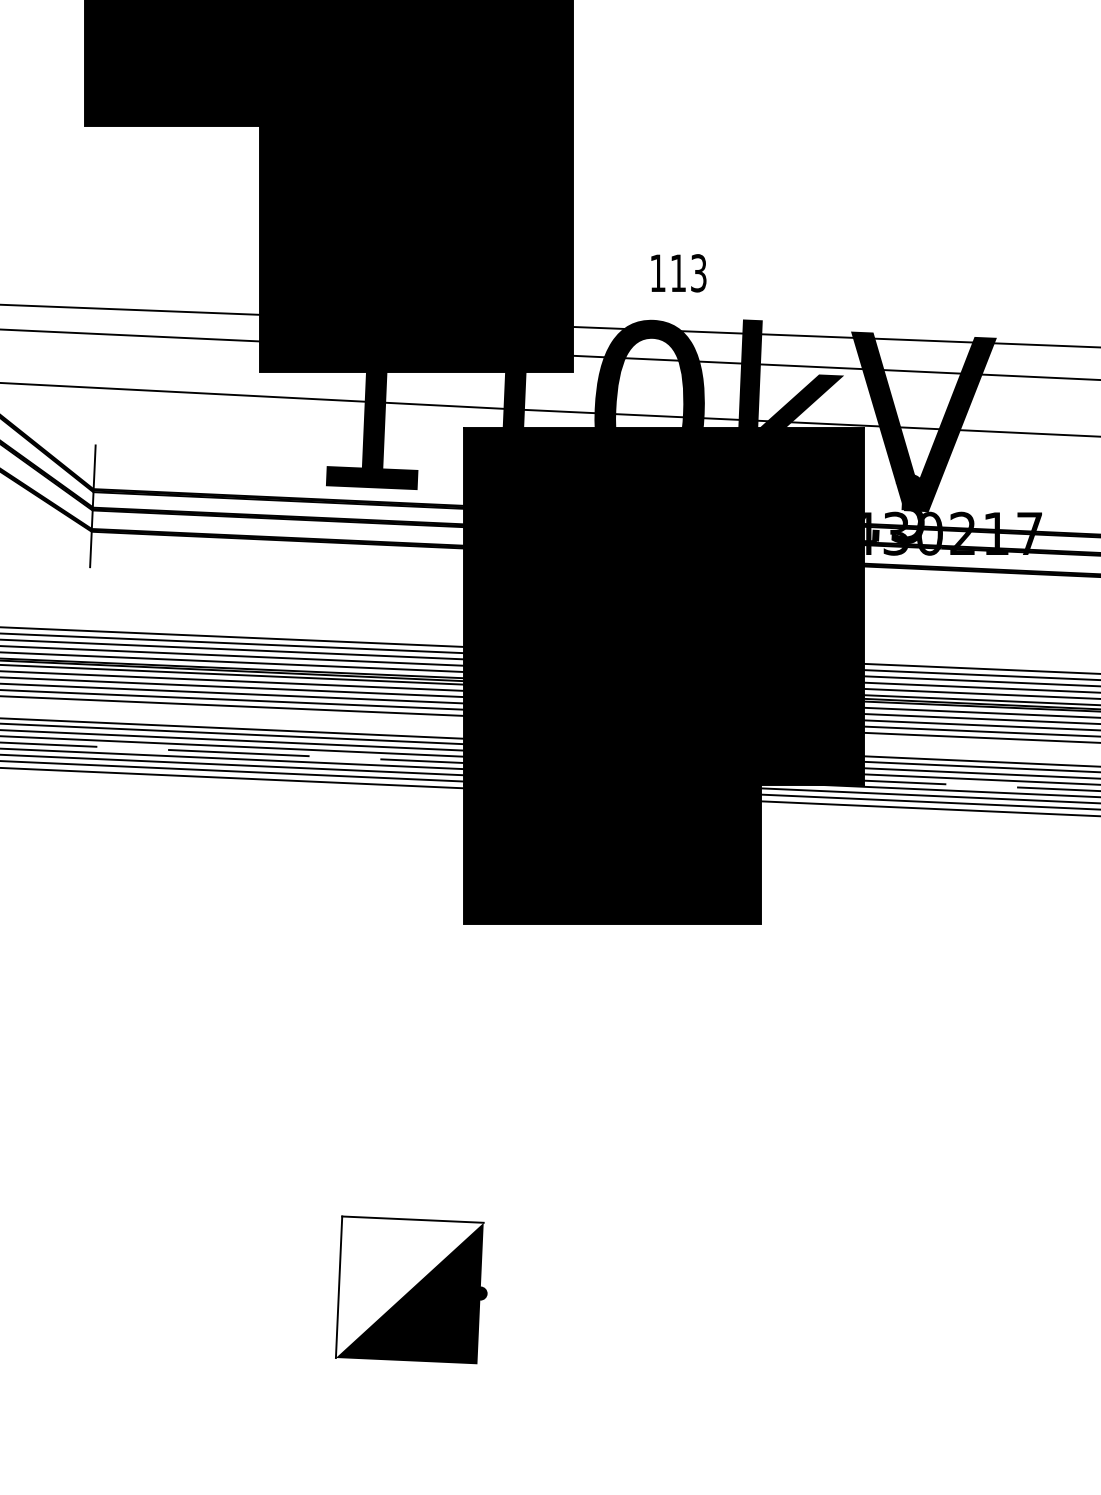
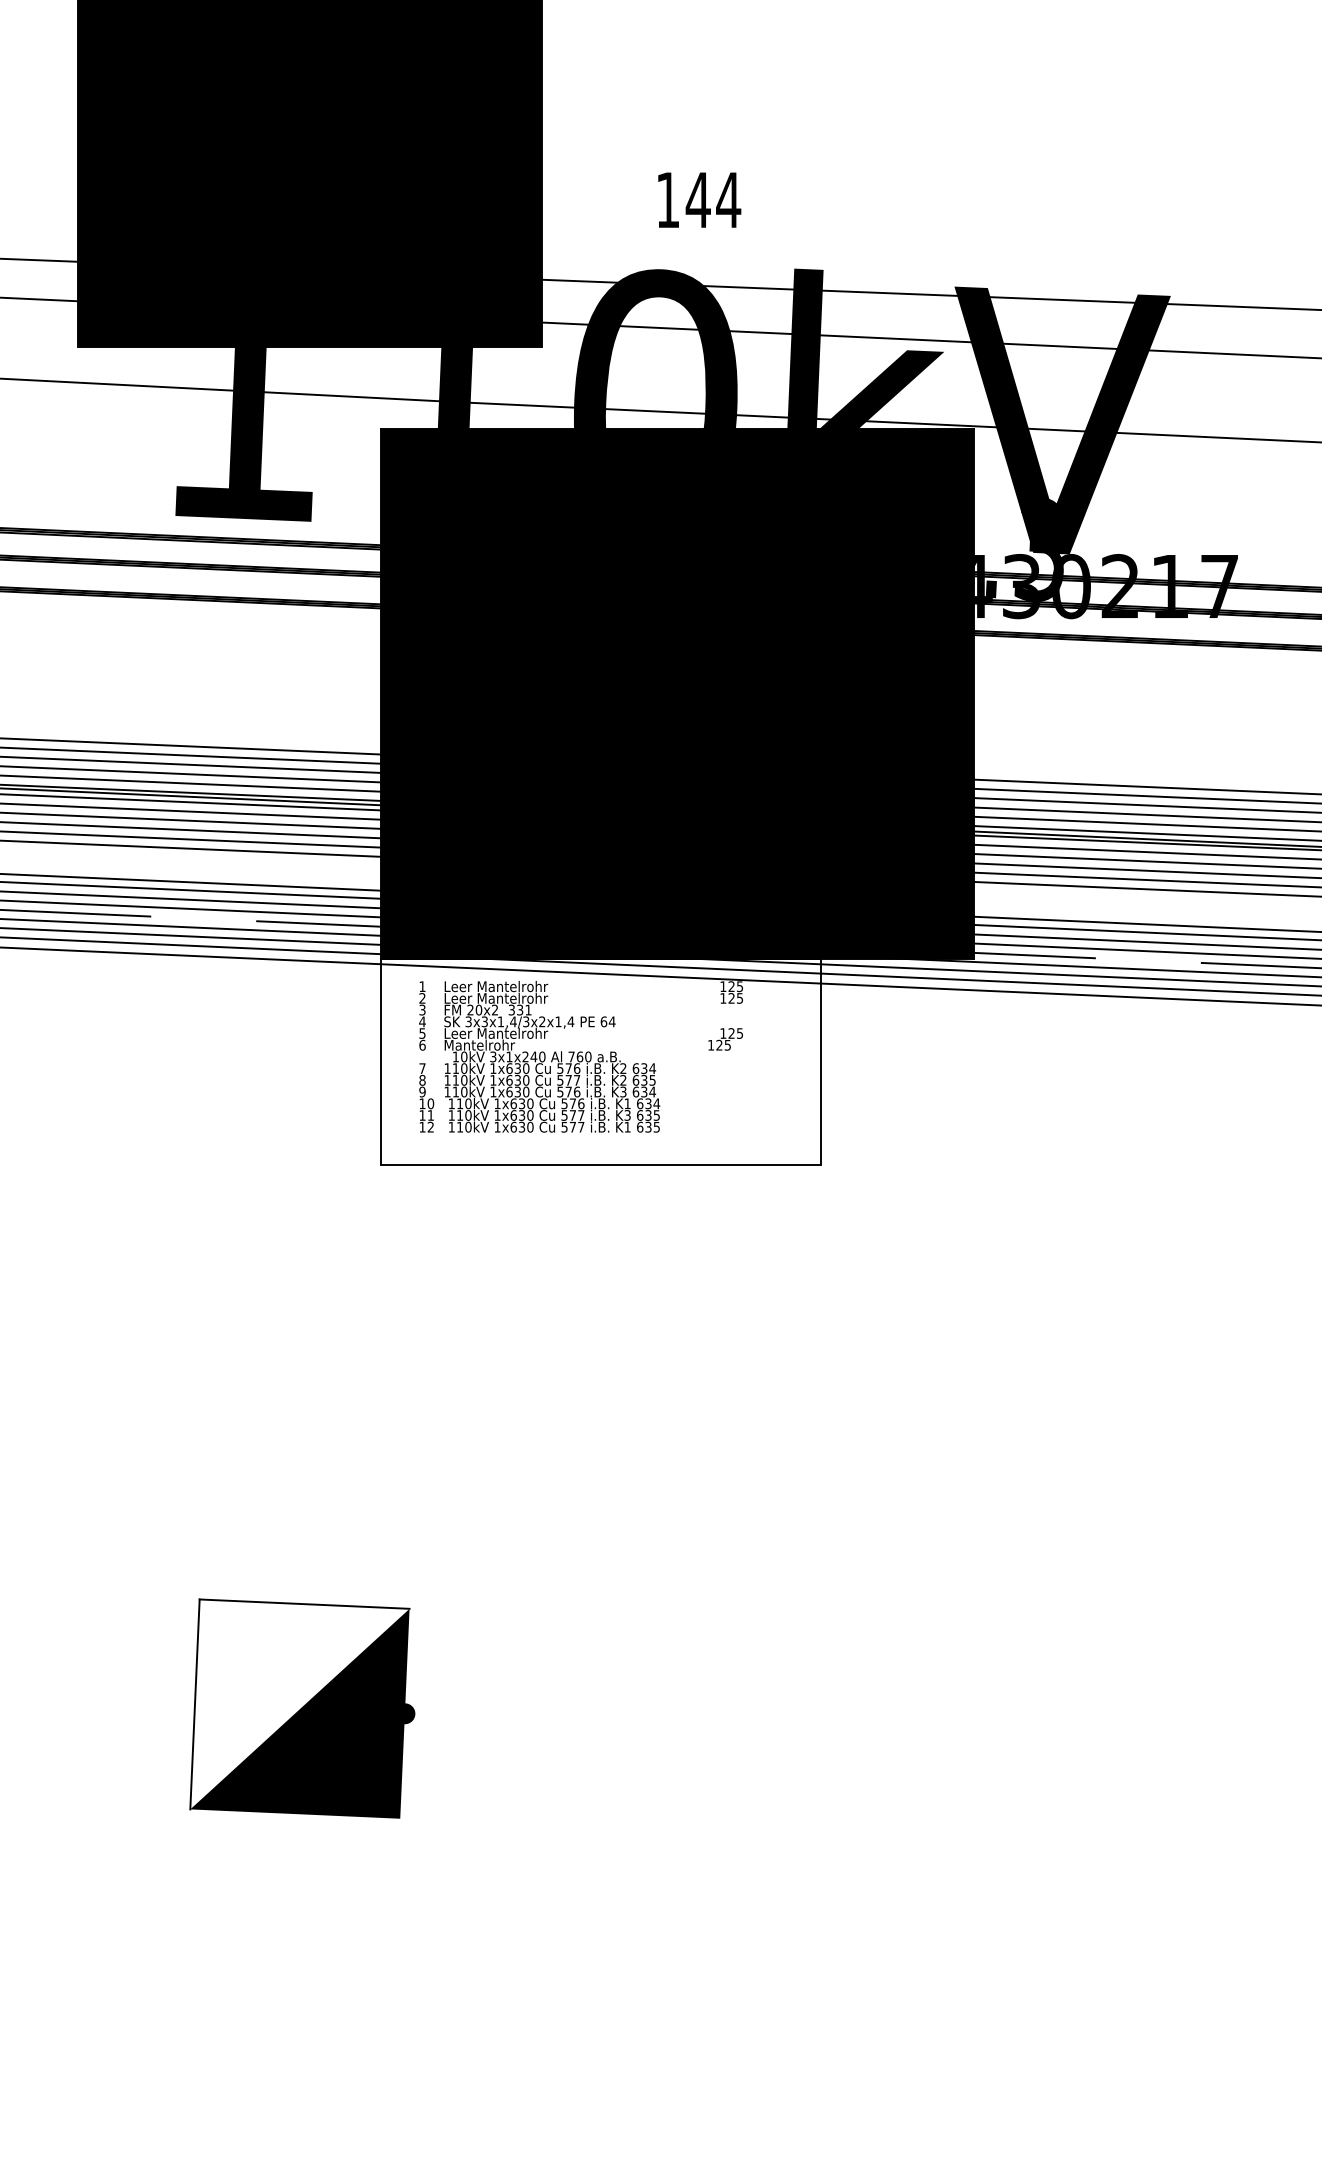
text: (688, 273) -> (713, 200), 113 -> 144
fill: (612, 854) -> (600, 1062), removed

